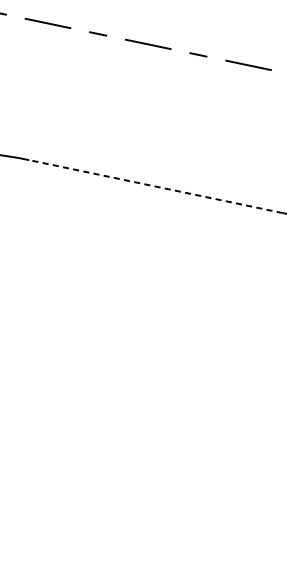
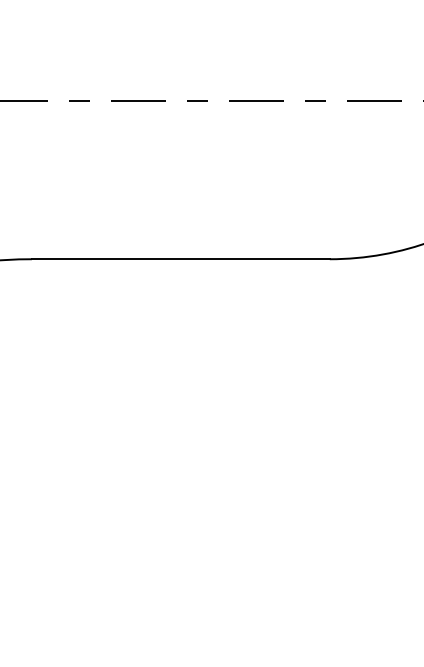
line: (155, 186) -> (180, 259), dashed -> solid

